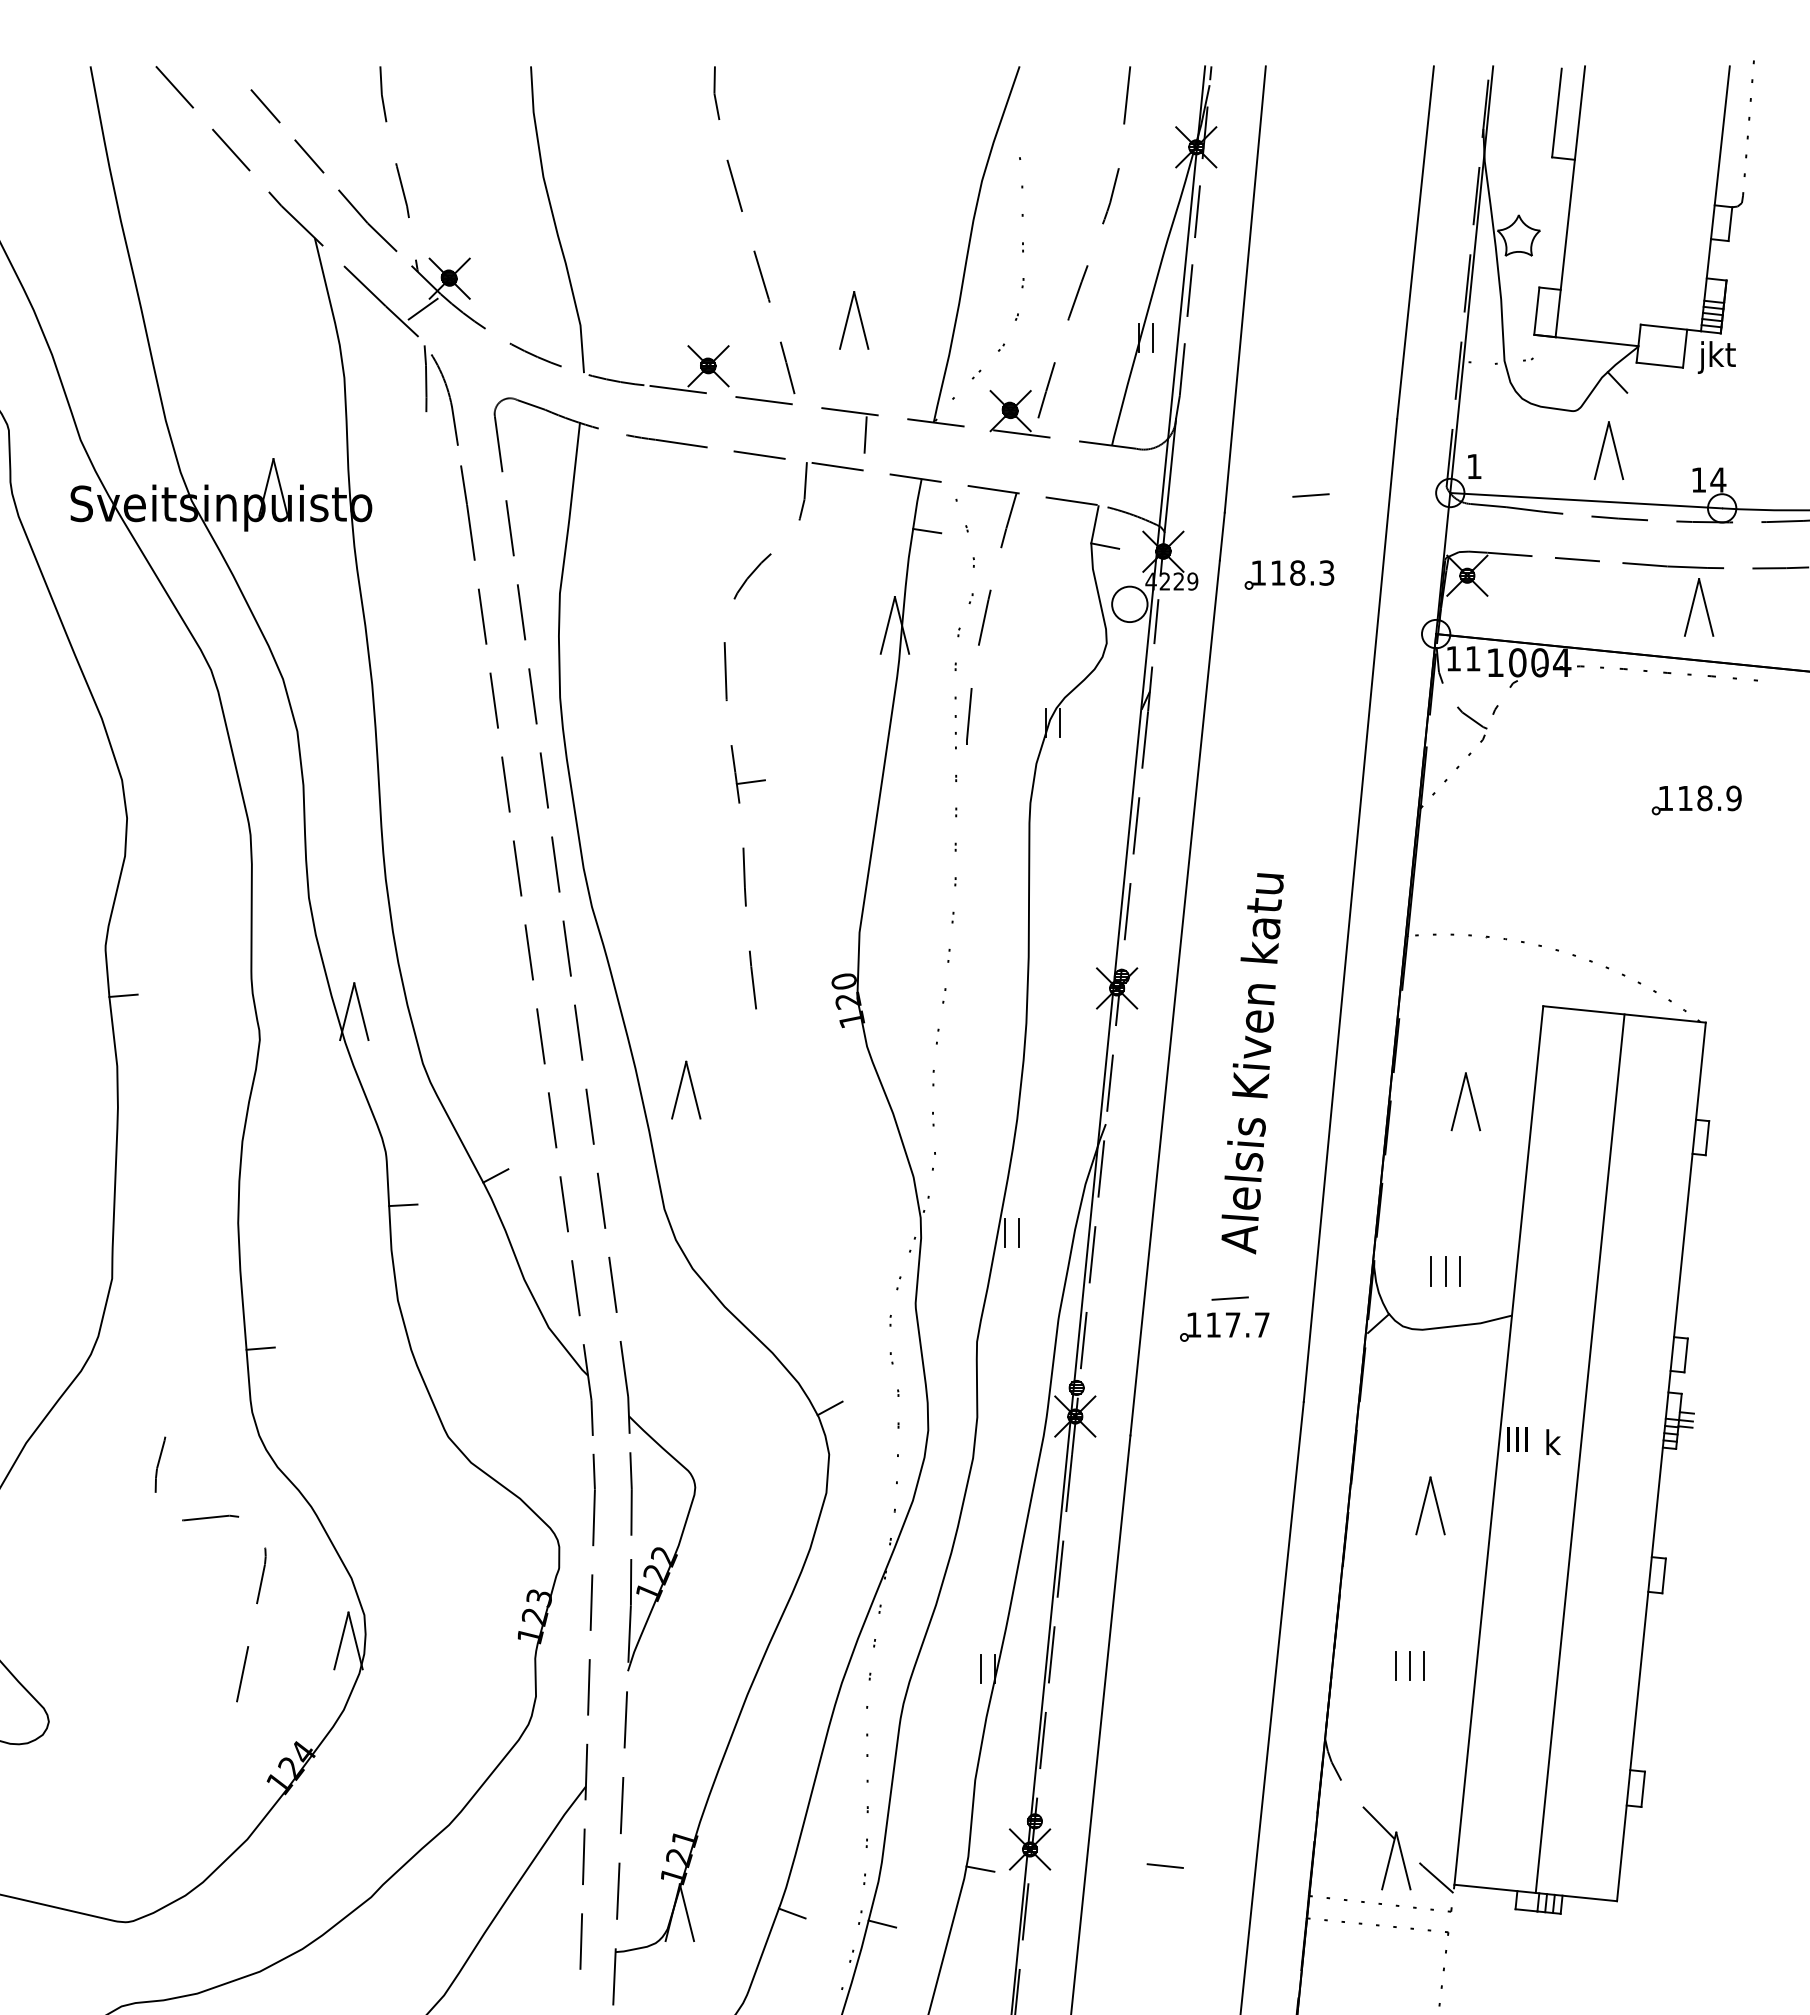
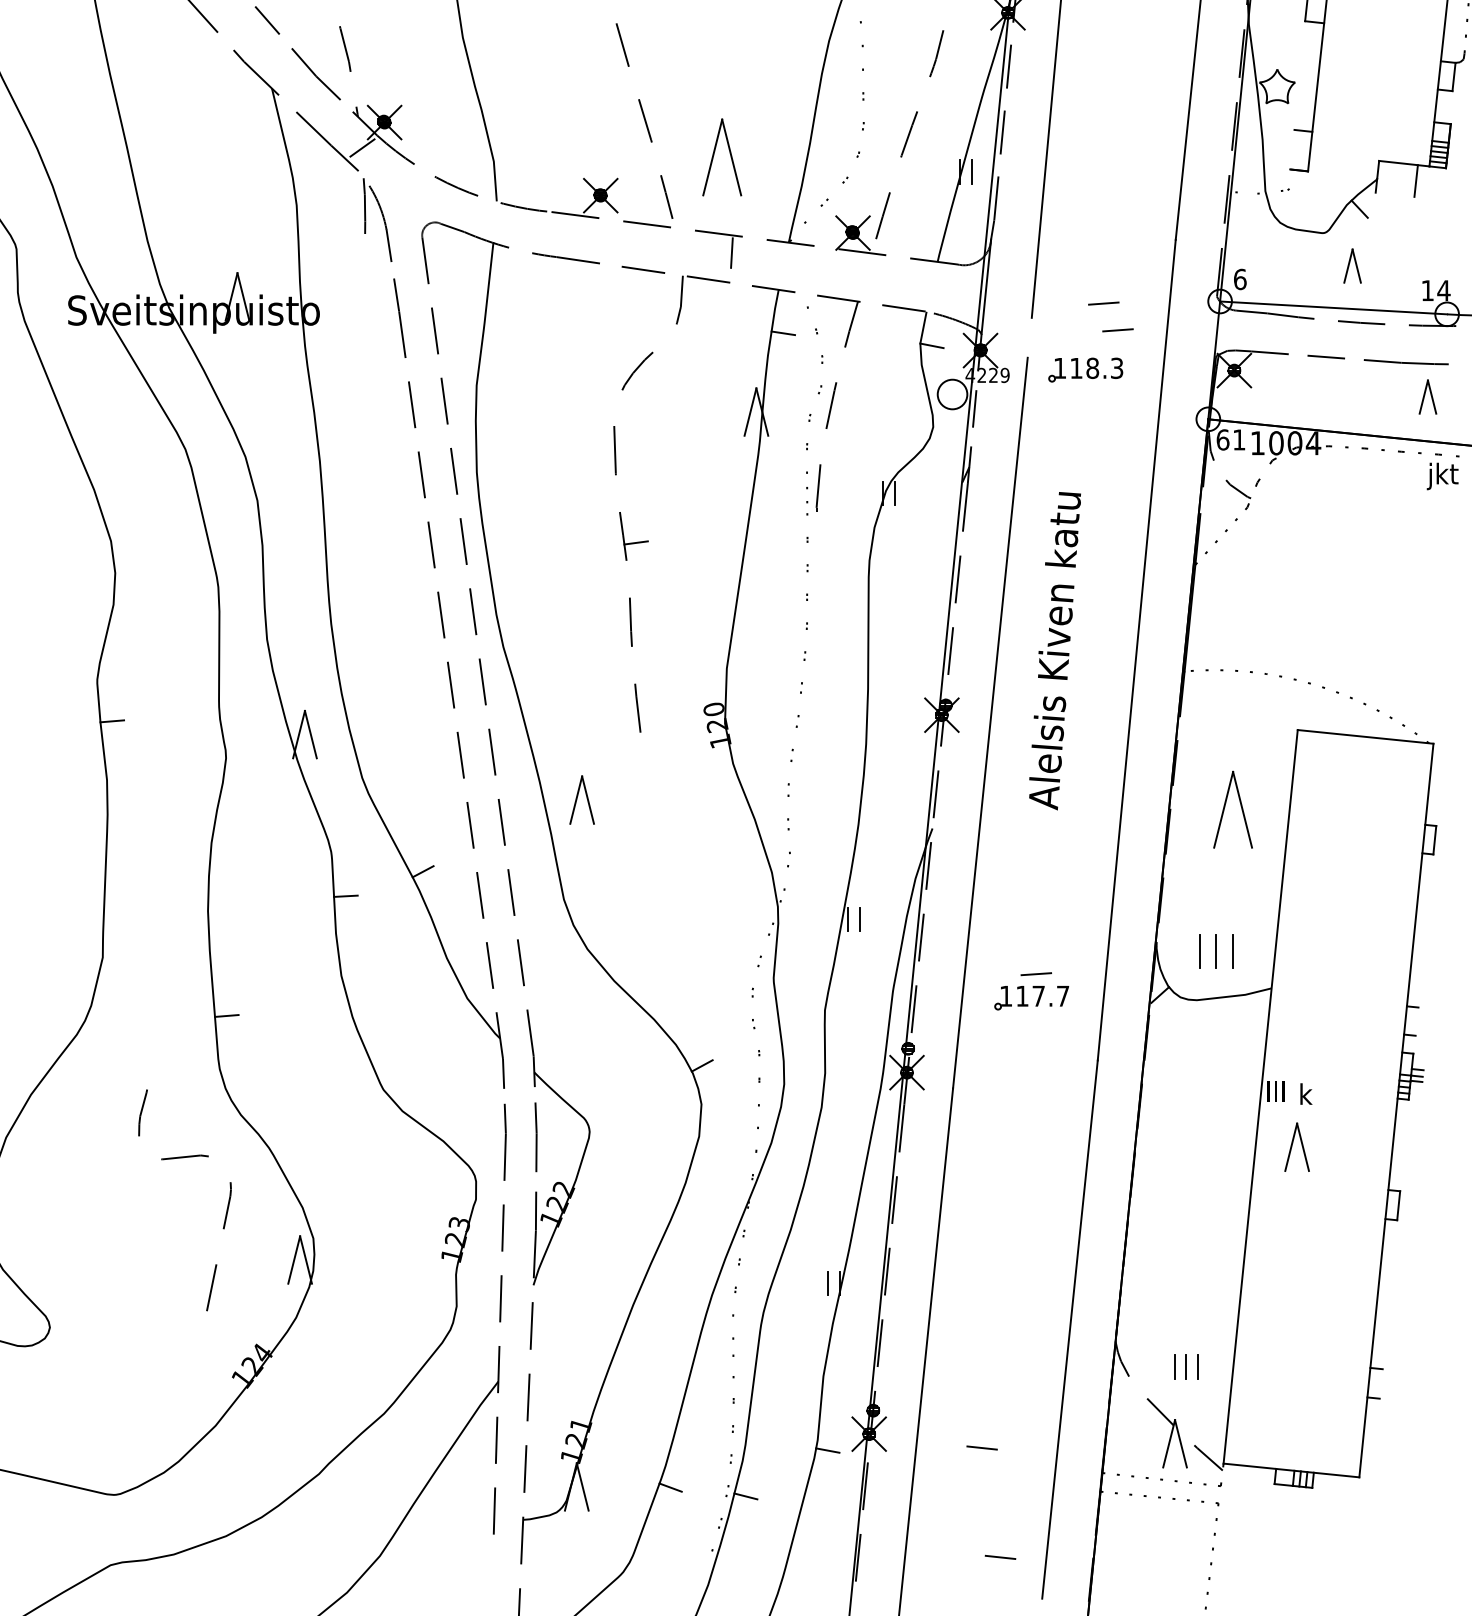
line: (1536, 310) -> (1292, 149), removed
part: (854, 320) -> (722, 157), size x1.6
line: (1596, 341) -> (1342, 175), removed
text: (1716, 357) -> (1442, 476), moved
line: (1659, 364) -> (1394, 194), removed
part: (1608, 450) -> (1352, 266), size x0.7
text: (1474, 466) -> (1240, 279), 1 -> 6
line: (1327, 527) -> (1117, 330), added
line: (1221, 536) -> (1029, 337), removed
part: (1699, 607) -> (1428, 397), size x0.7
text: (1453, 658) -> (1222, 439), 11 -> 61
part: (1696, 800) -> (1425, 558), removed
text: (1252, 1063) -> (1054, 650), moved
part: (1465, 1101) -> (1232, 809), size x1.6
part: (1445, 1271) -> (1216, 951), size x1.4
line: (1685, 1355) -> (1416, 1021), removed
line: (1579, 1453) -> (1328, 1103), removed
part: (1430, 1505) -> (1297, 1146), moved
part: (1409, 1665) -> (1186, 1366), moved
line: (1643, 1788) -> (1381, 1383), removed
line: (1186, 1996) -> (999, 1556), added

